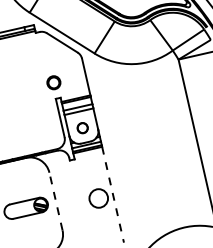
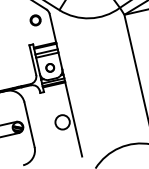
circle: (53, 82) -> (35, 20), moved
line: (113, 195) -> (74, 120), dashed -> solid
line: (56, 201) -> (29, 124), dashed -> solid

